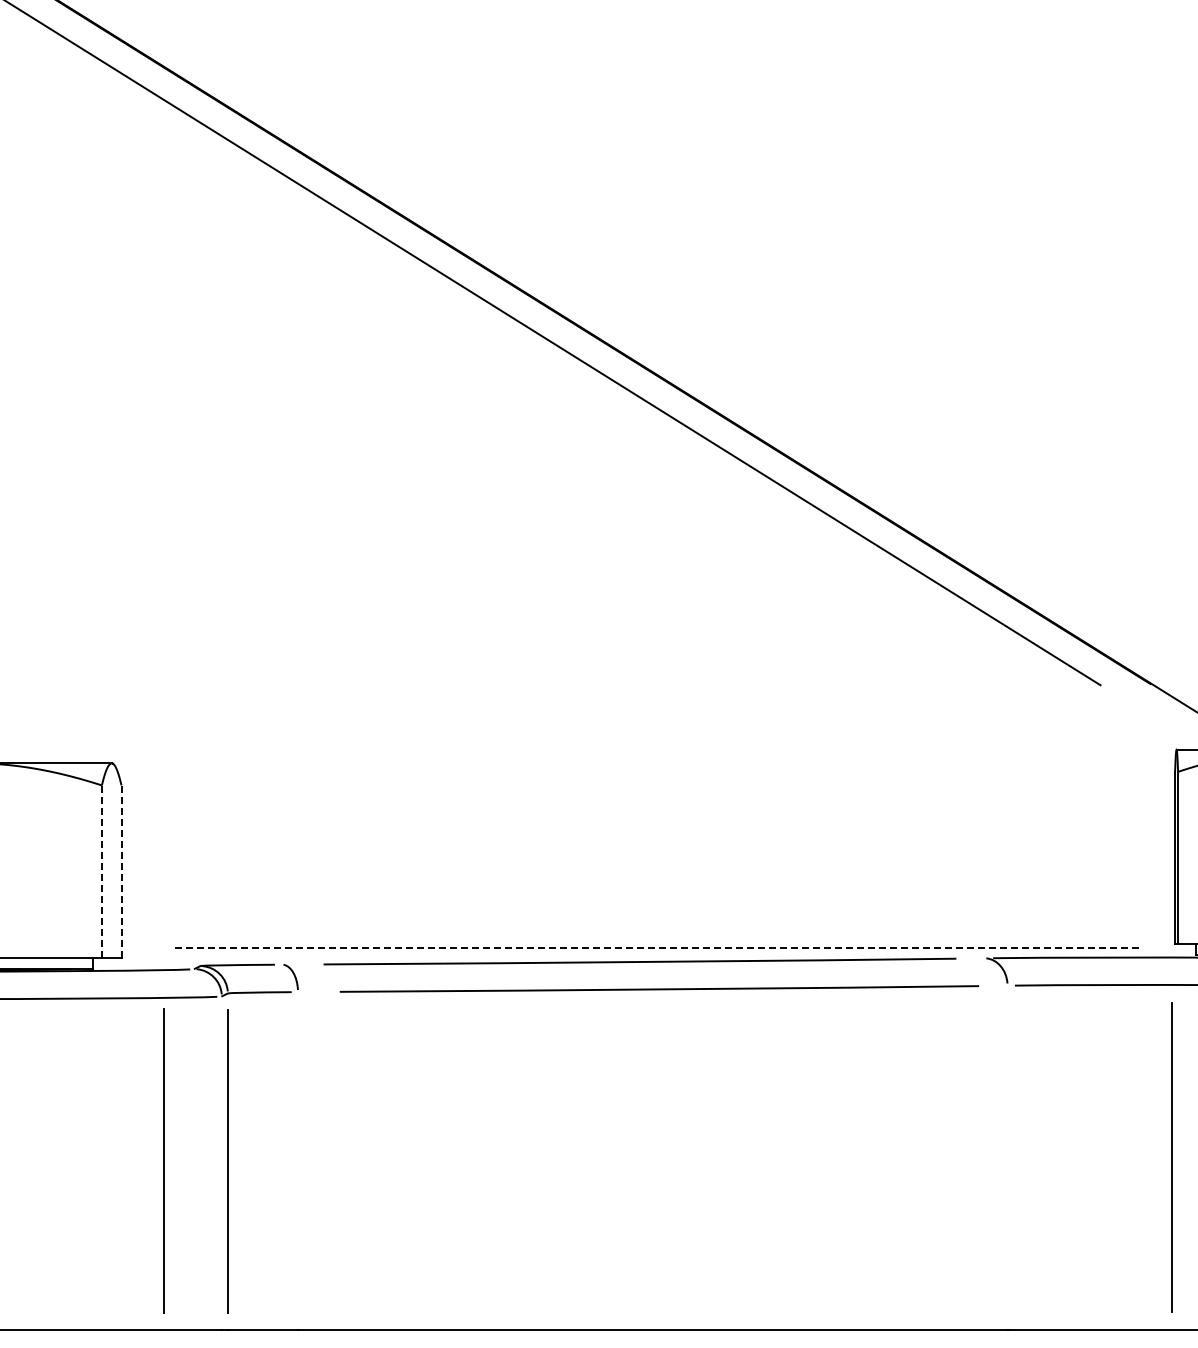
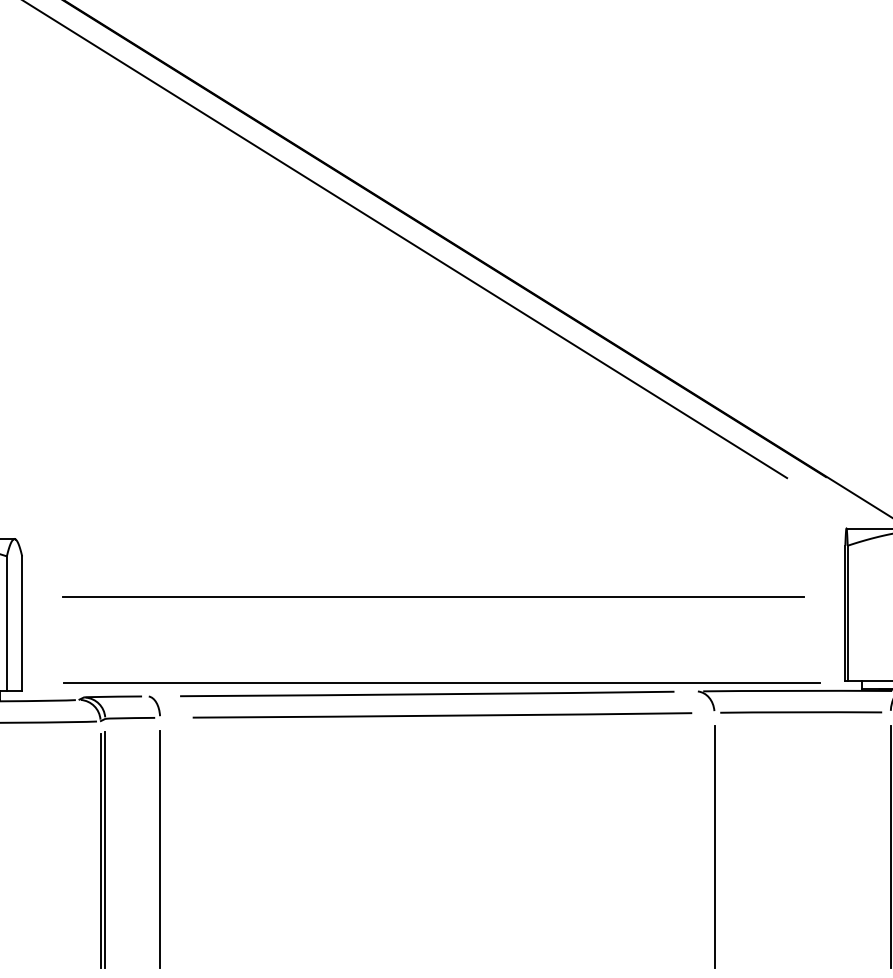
line: (648, 838) -> (433, 597), added
line: (101, 871) -> (6, 623), dashed -> solid
line: (121, 871) -> (22, 623), dashed -> solid
line: (659, 947) -> (442, 682), dashed -> solid
line: (1171, 1157) -> (714, 847), moved
line: (163, 1160) -> (159, 849), moved
line: (221, 1162) -> (100, 850), added

